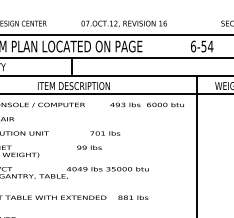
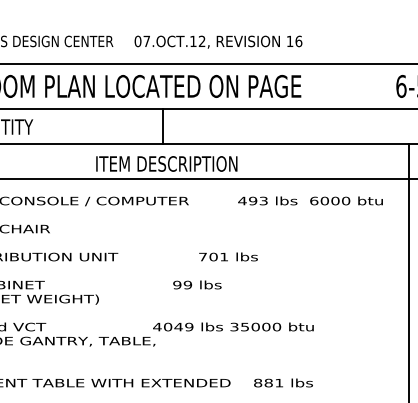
text: (123, 23) -> (217, 41), moved

